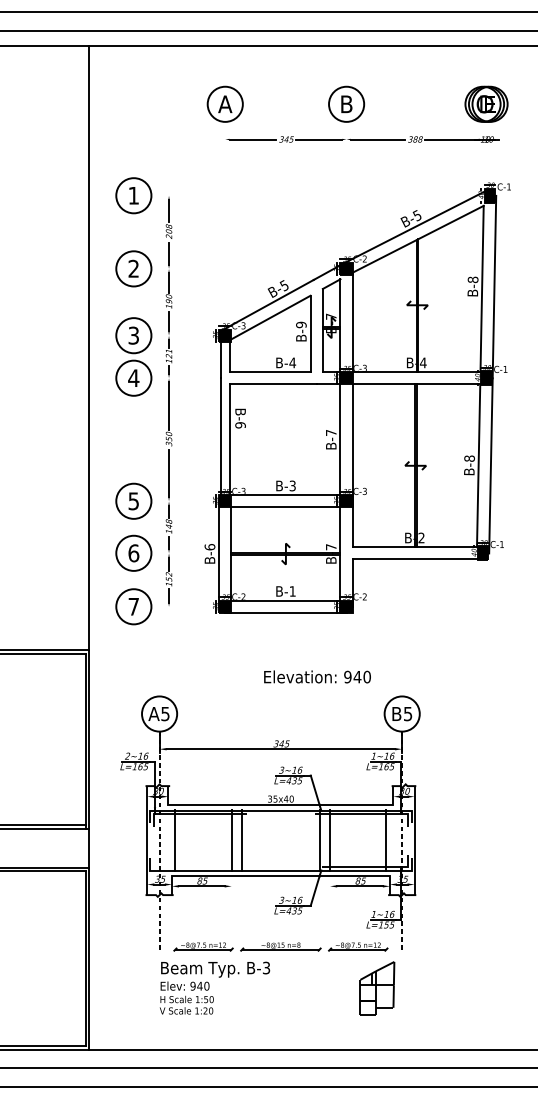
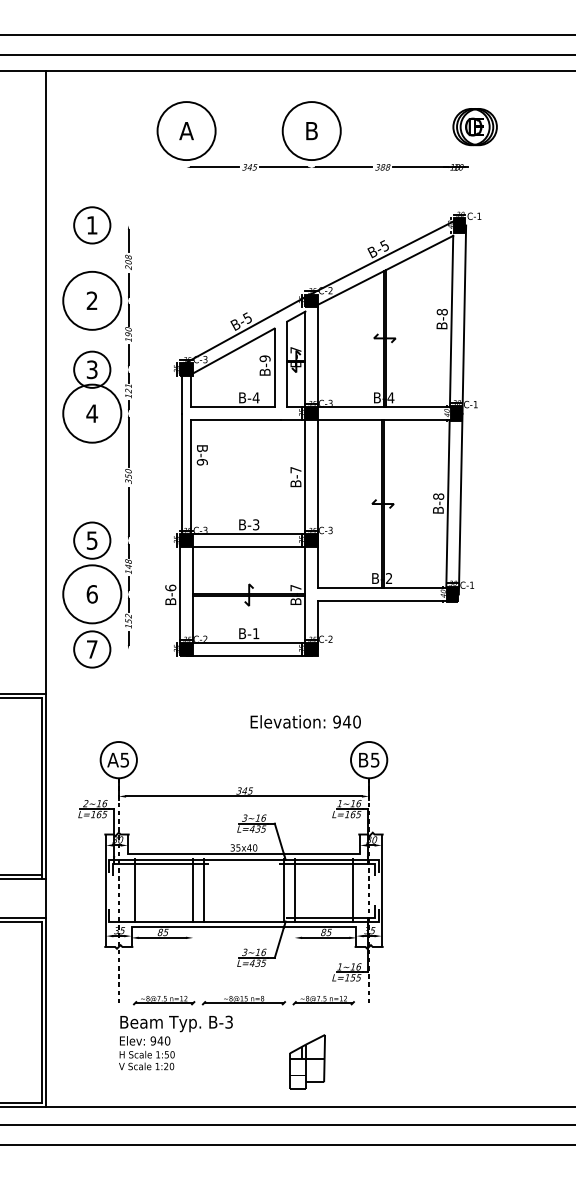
circle: (225, 103) -> (186, 130), size x1.6
circle: (346, 103) -> (311, 130), size x1.6
part: (485, 104) -> (474, 127), moved
circle: (134, 268) -> (92, 300), size x1.6
circle: (134, 378) -> (92, 413), size x1.6
circle: (134, 553) -> (92, 594), size x1.6
text: (317, 676) -> (305, 721), moved
part: (377, 987) -> (307, 1061), moved

